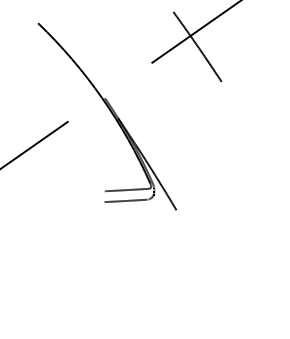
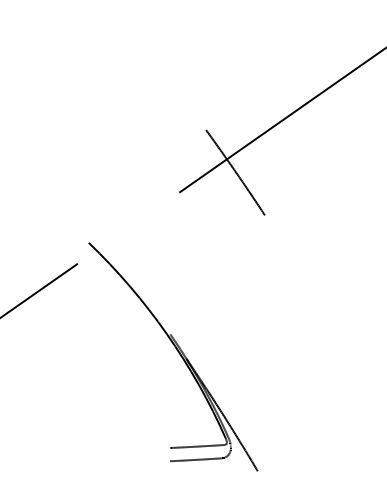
part: (107, 116) -> (173, 356), moved

